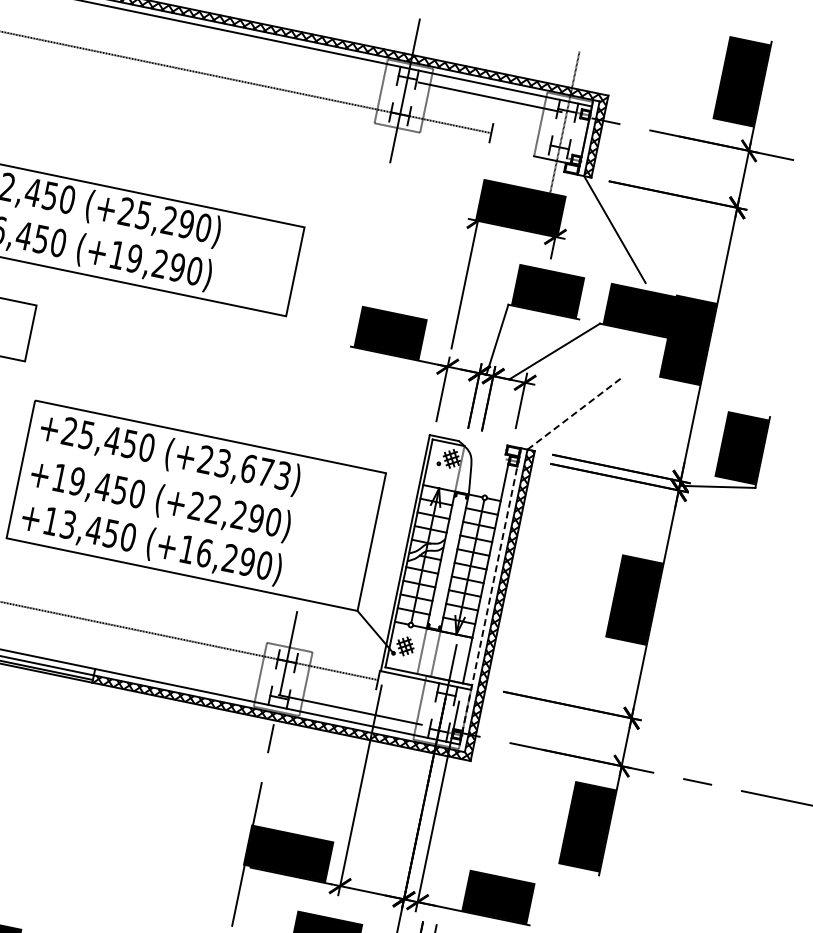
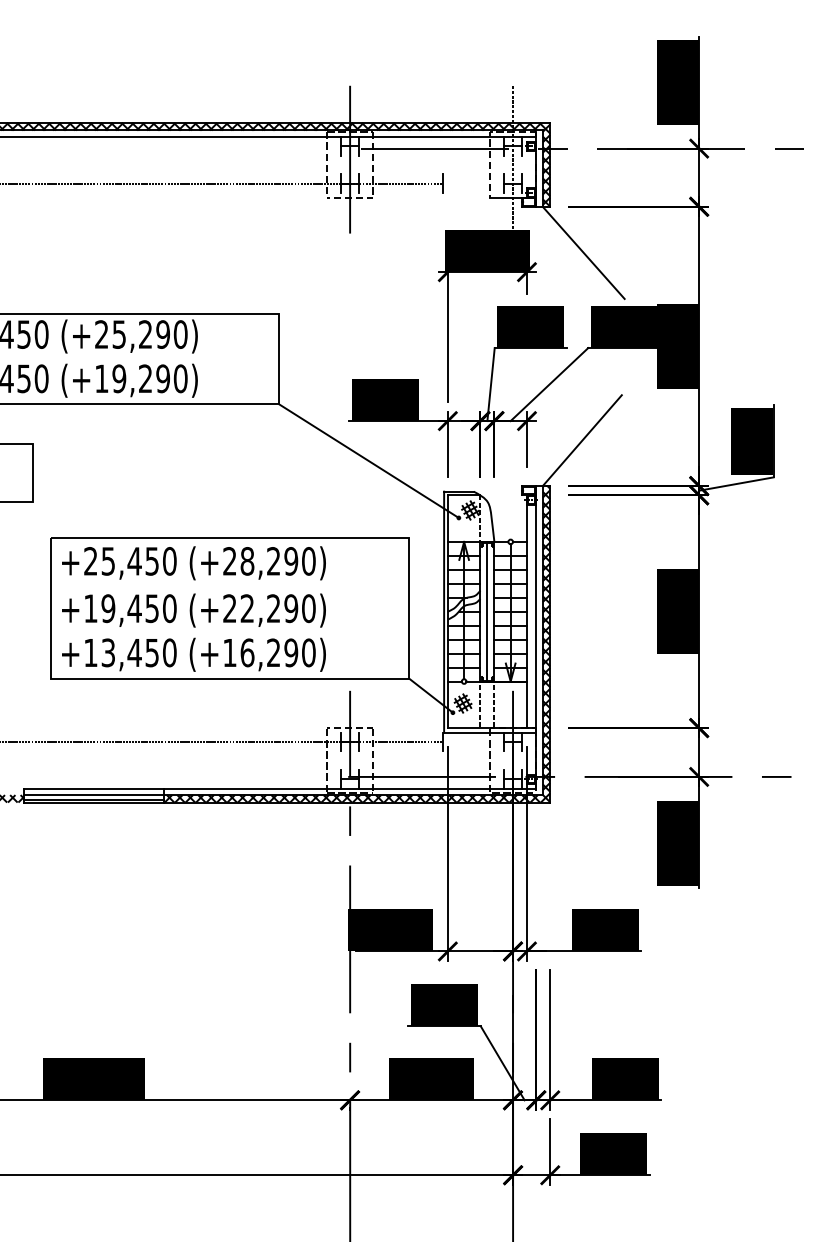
line: (362, 389) -> (368, 460), added
line: (575, 413) -> (582, 440), dashed -> solid
text: (252, 469) -> (277, 561), (+23,673) -> (+28,290)
line: (447, 561) -> (487, 611), added
line: (490, 596) -> (536, 637), dashed -> solid

